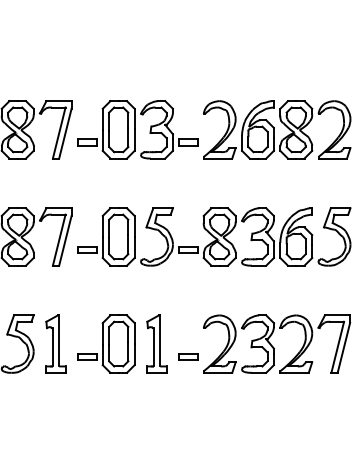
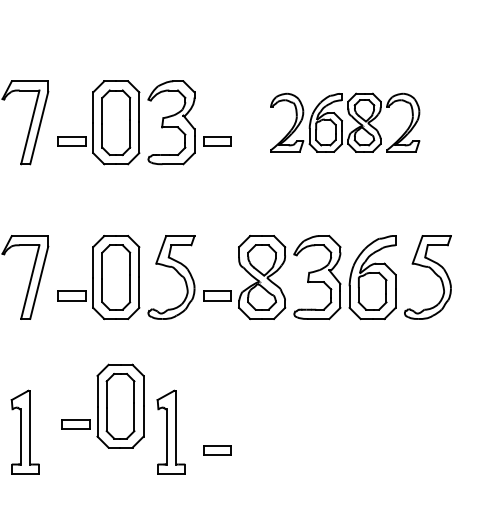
part: (277, 129) -> (345, 122), size x0.7
part: (106, 343) -> (102, 405), moved
part: (277, 343) -> (345, 431), removed

